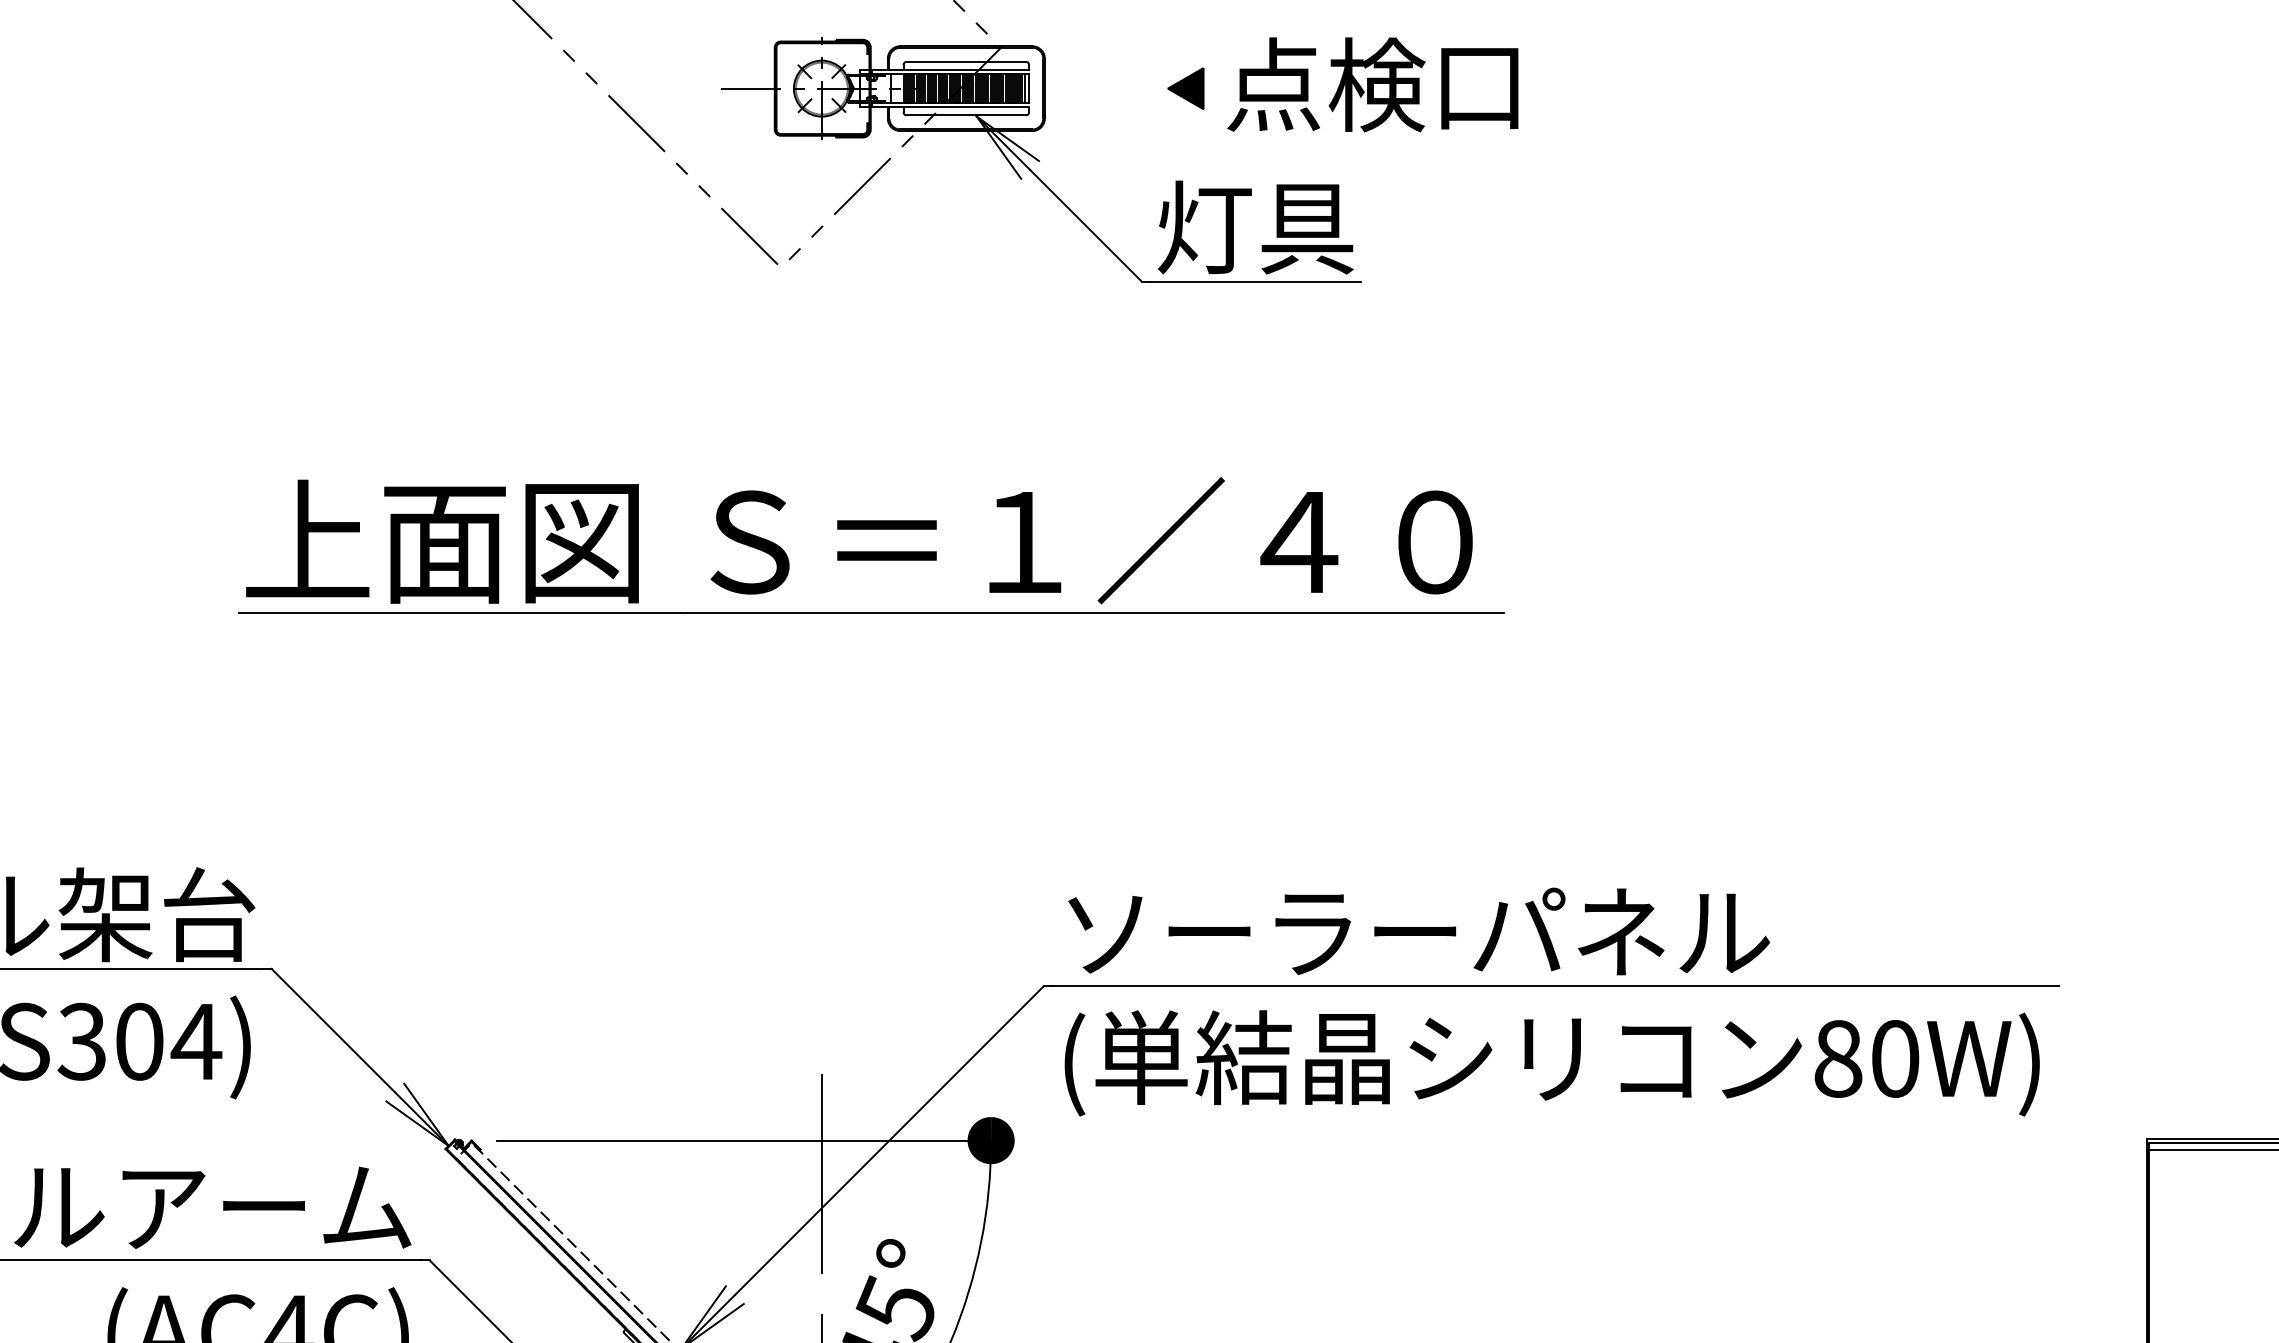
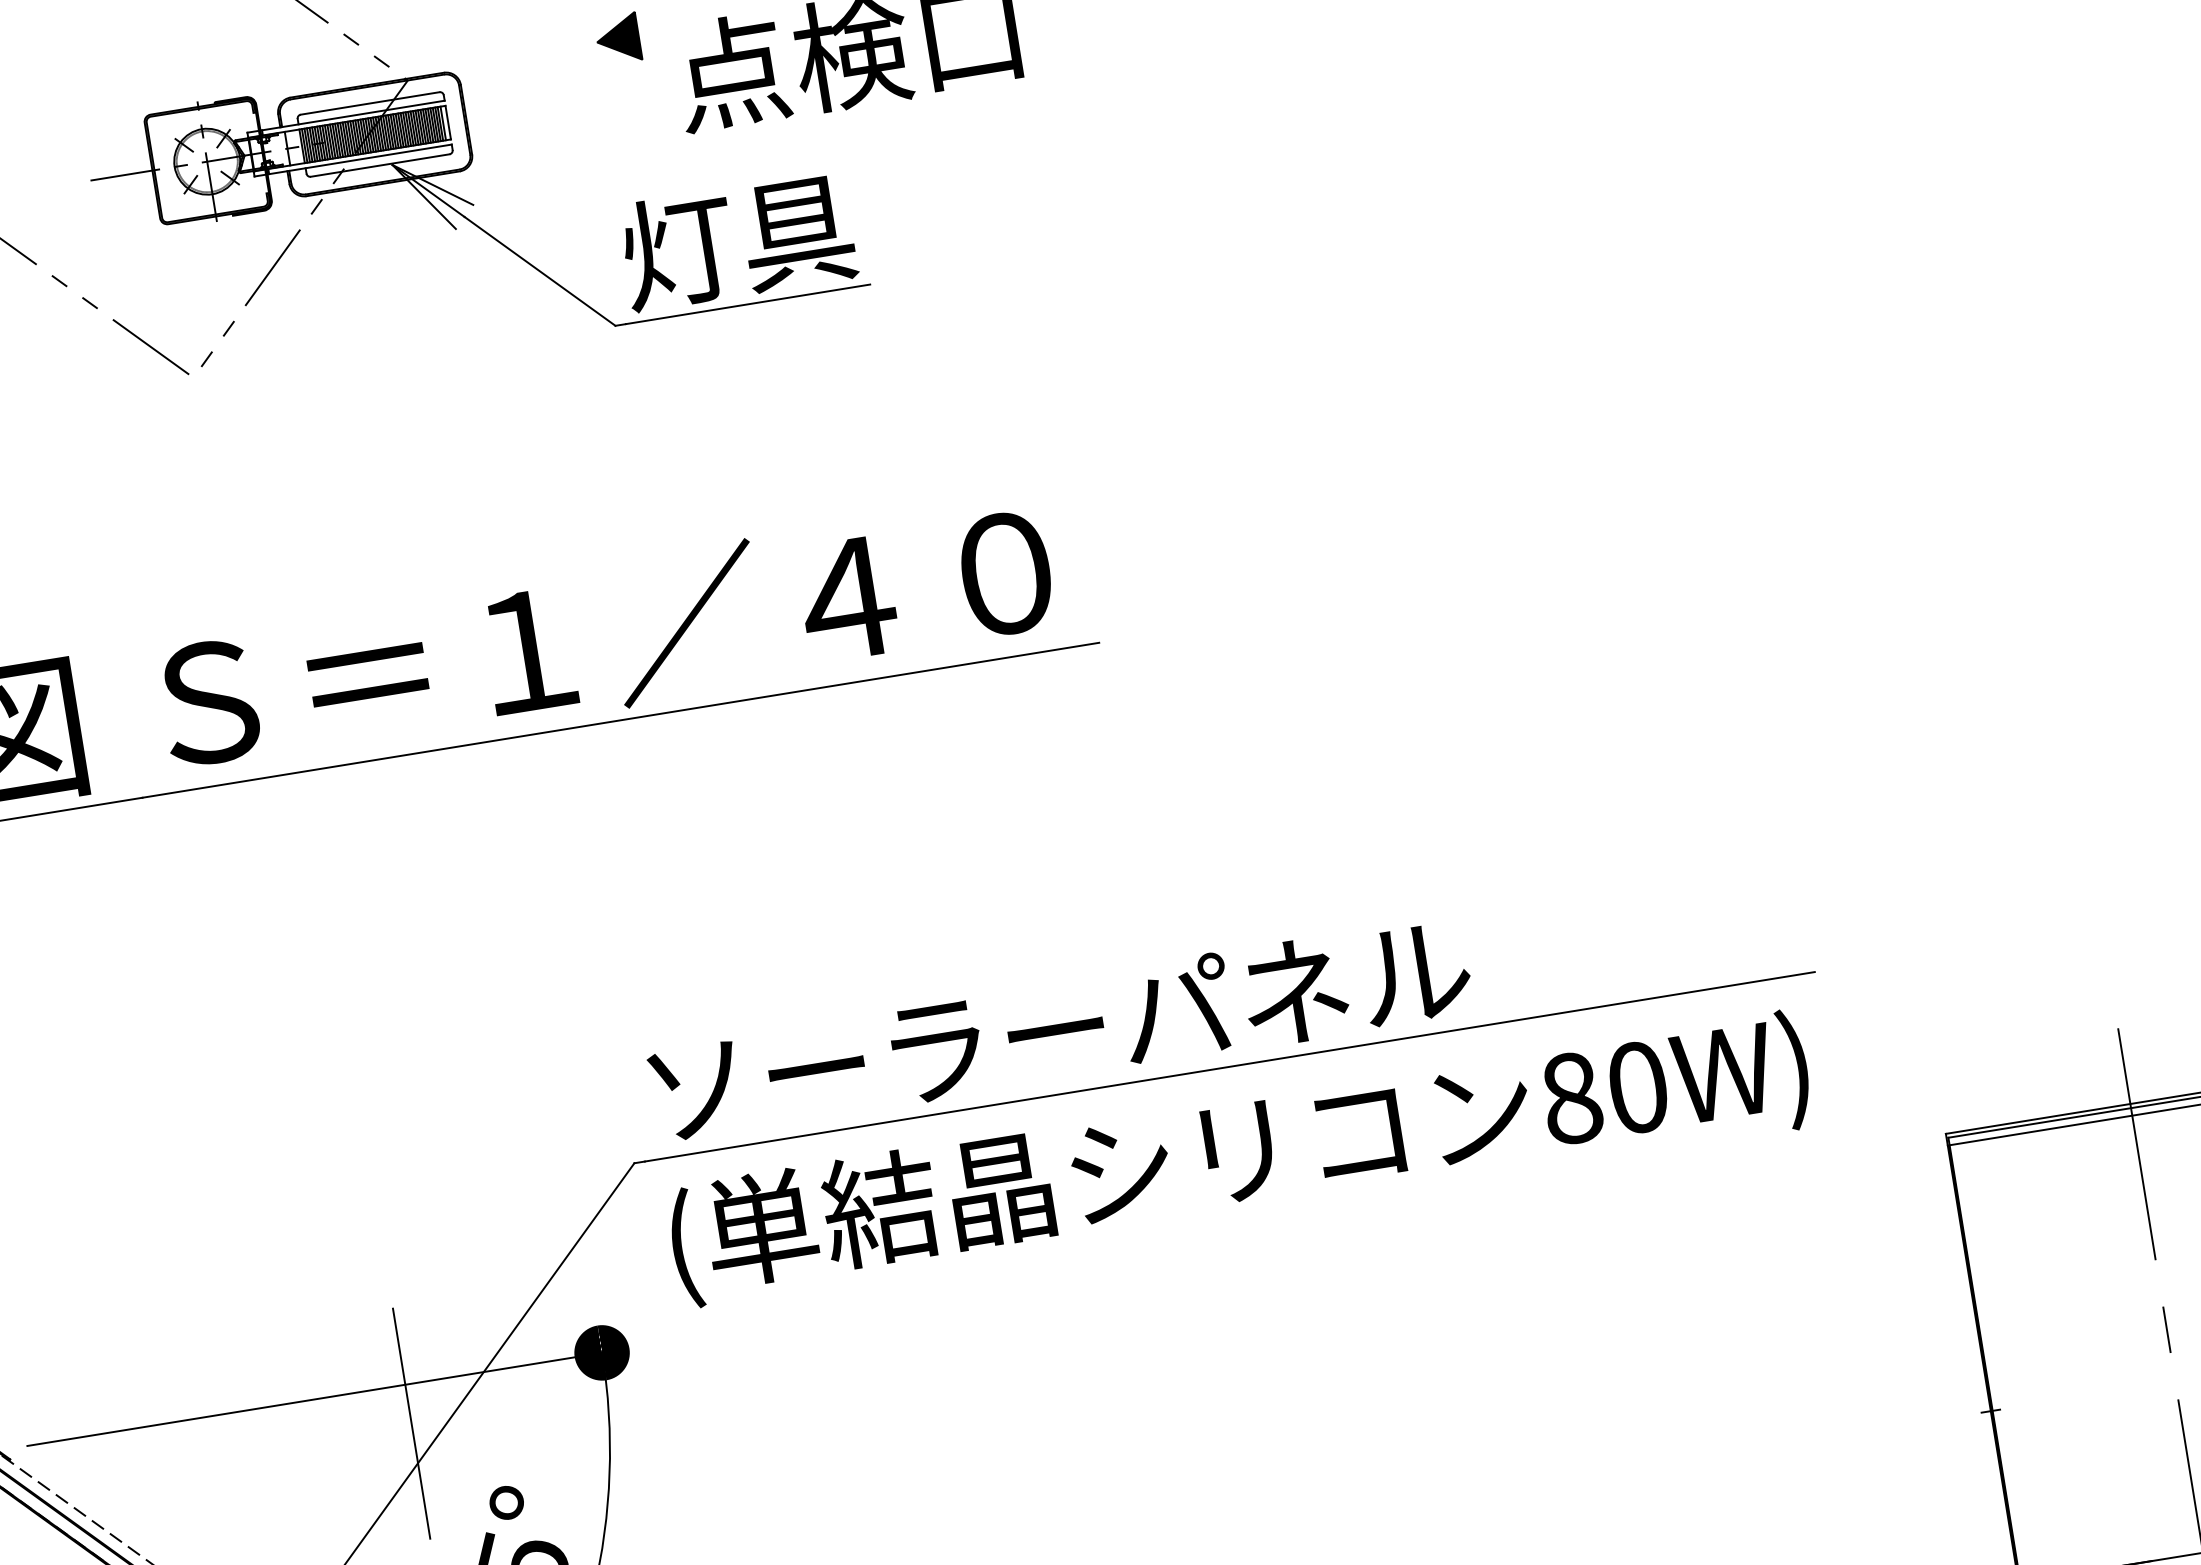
part: (1185, 88) -> (617, 38), moved

